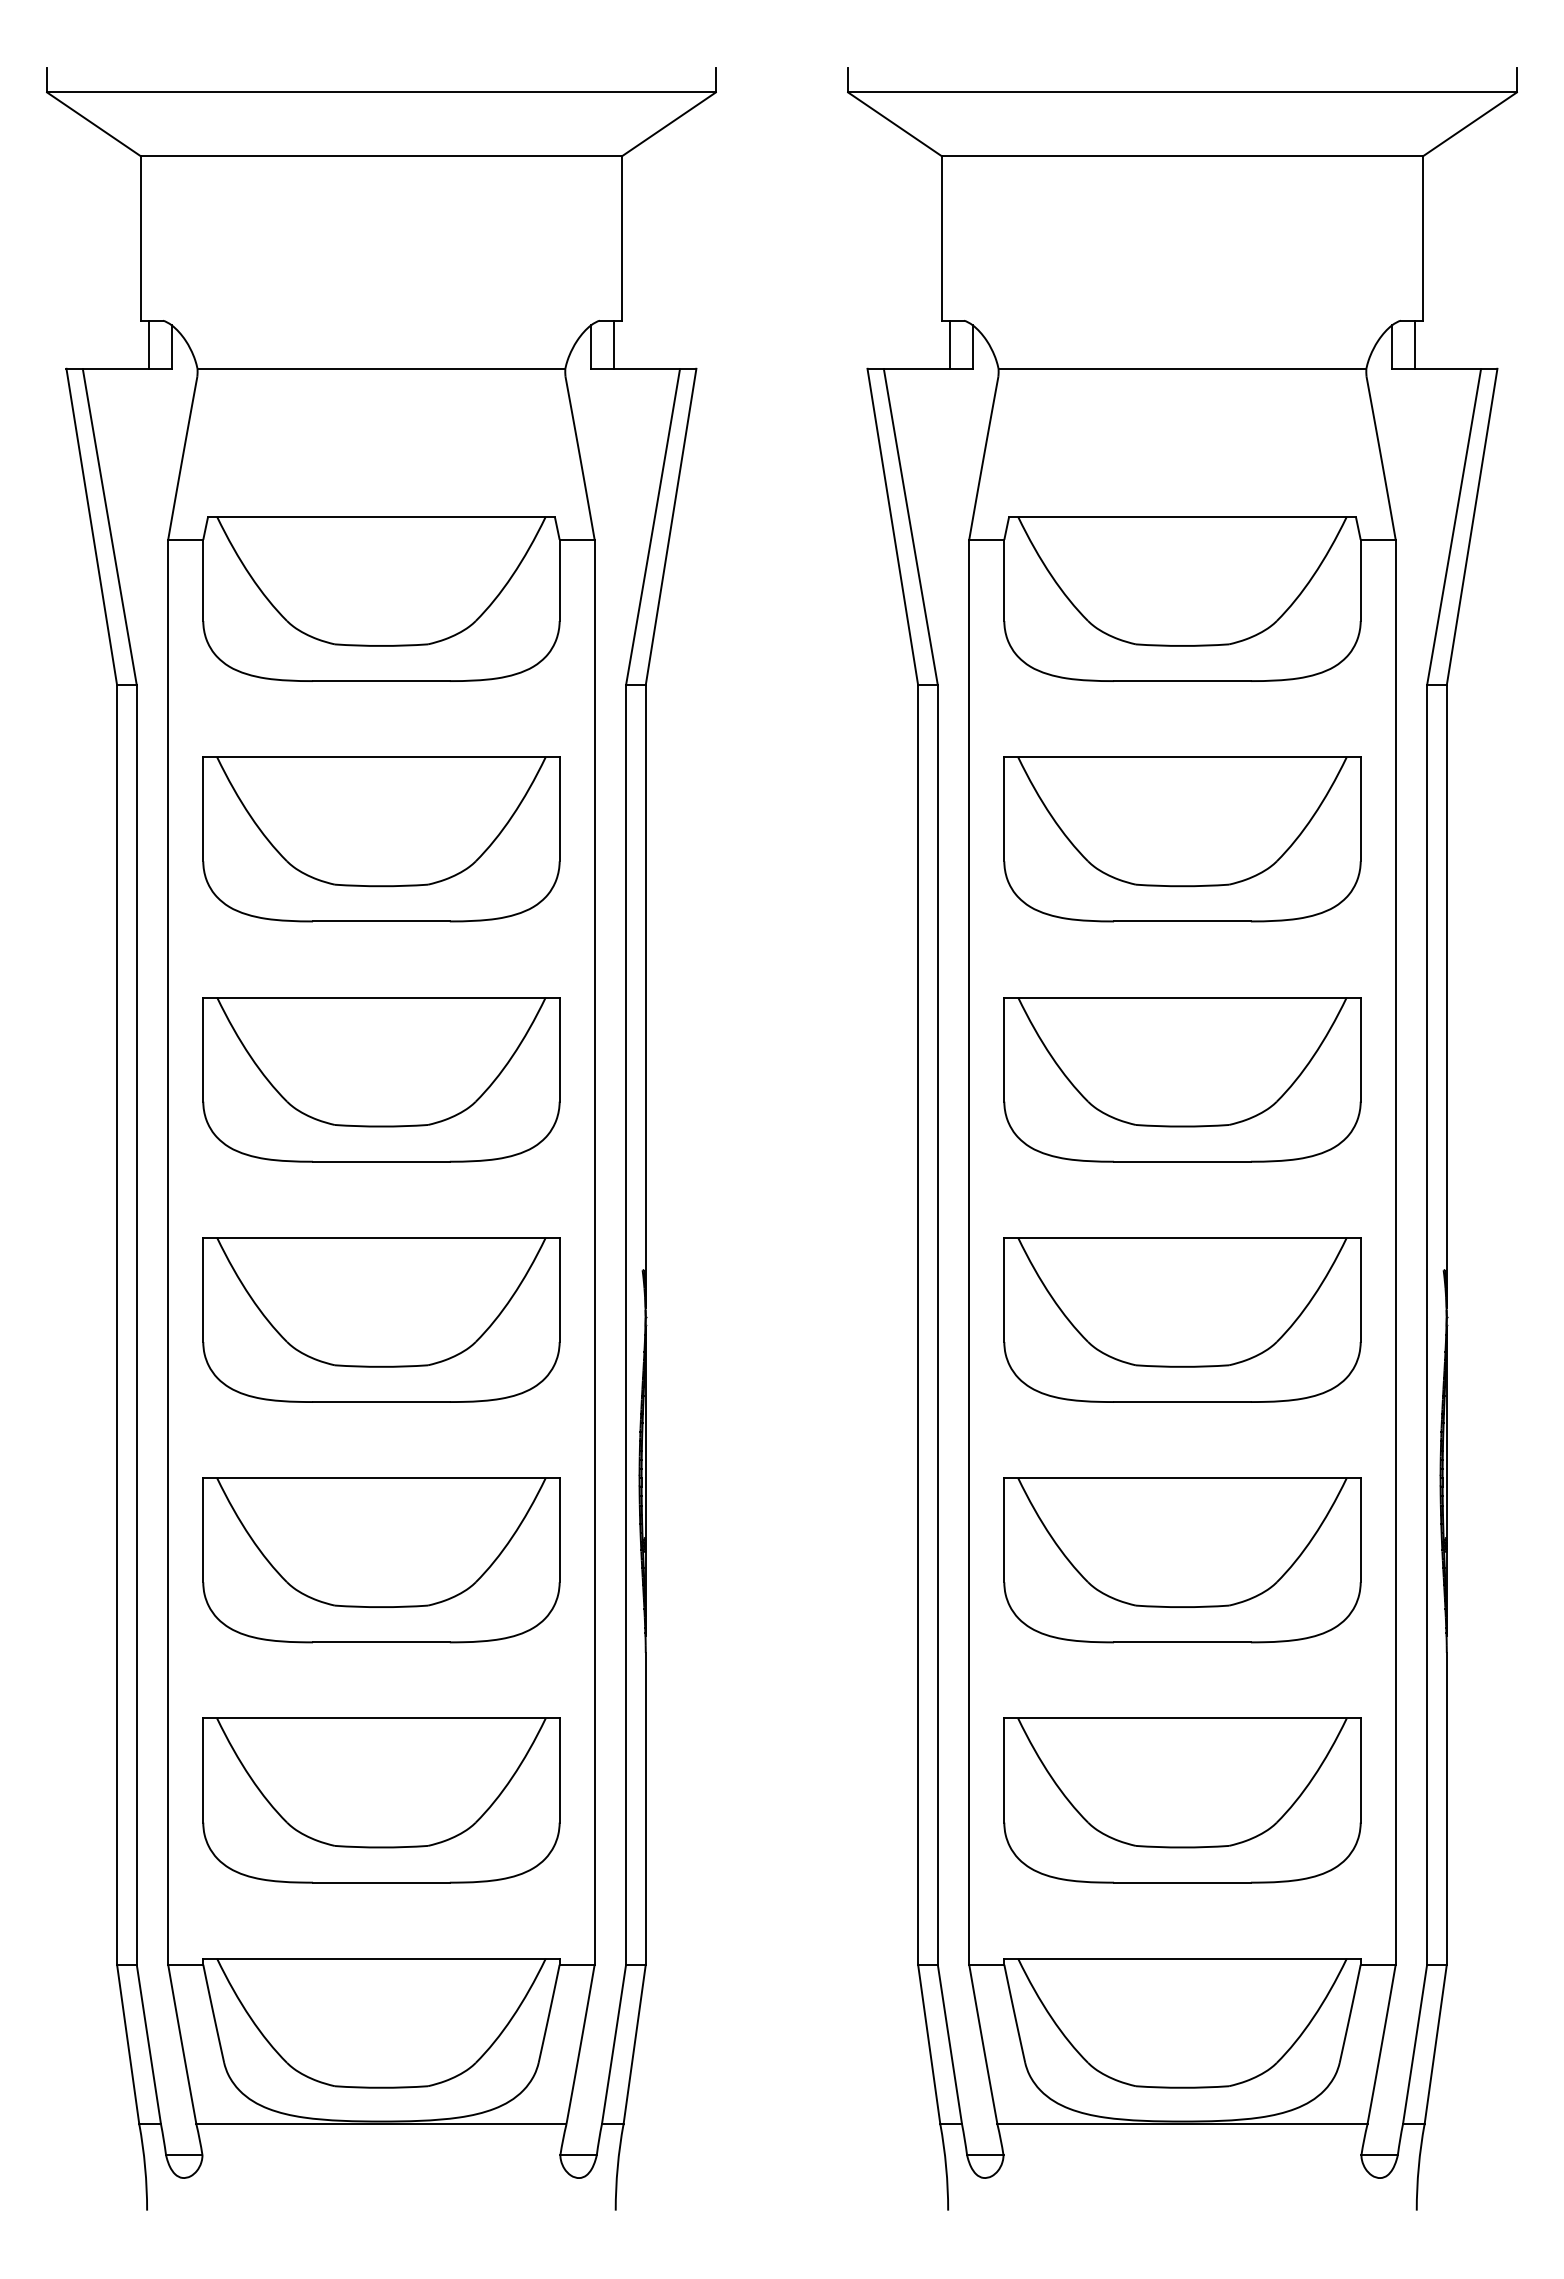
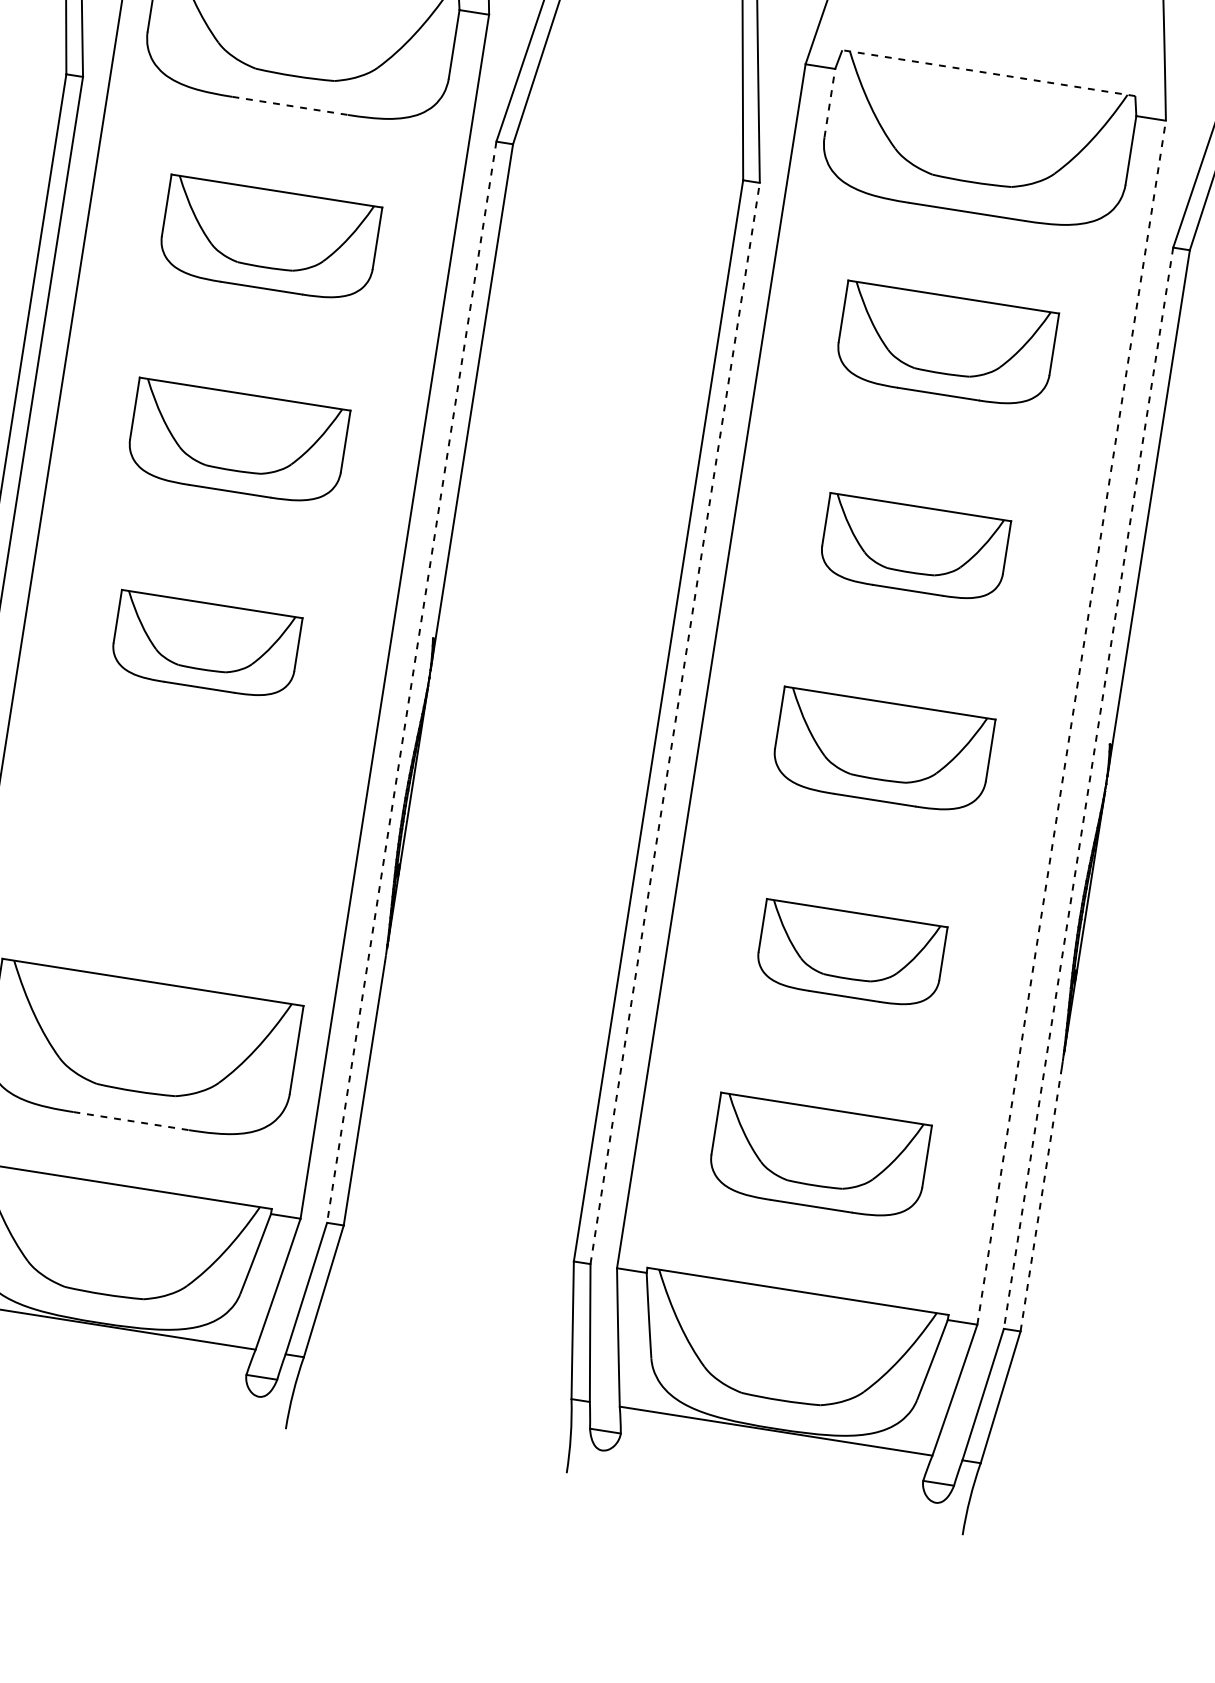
line: (1182, 516) -> (988, 72), solid -> dashed
line: (1004, 580) -> (829, 103), solid -> dashed
line: (381, 681) -> (290, 106), solid -> dashed
part: (381, 839) -> (269, 239), size x0.7
part: (1182, 839) -> (946, 345), size x0.7
part: (381, 1079) -> (237, 442), size x0.7
part: (1182, 1079) -> (914, 548), size x0.6
line: (1395, 1251) -> (1071, 721), solid -> dashed
part: (381, 1319) -> (205, 645), size x0.6
part: (1182, 1319) -> (882, 751), size x0.7
line: (626, 1324) -> (412, 681), solid -> dashed
line: (937, 1324) -> (674, 723), solid -> dashed
line: (1427, 1324) -> (1088, 787), solid -> dashed
part: (381, 1560) -> (173, 848), removed
part: (1182, 1560) -> (850, 954), size x0.6
part: (1182, 1800) -> (818, 1157), size x0.7
line: (1446, 1808) -> (1040, 1199), solid -> dashed
line: (381, 1882) -> (131, 1120), solid -> dashed

